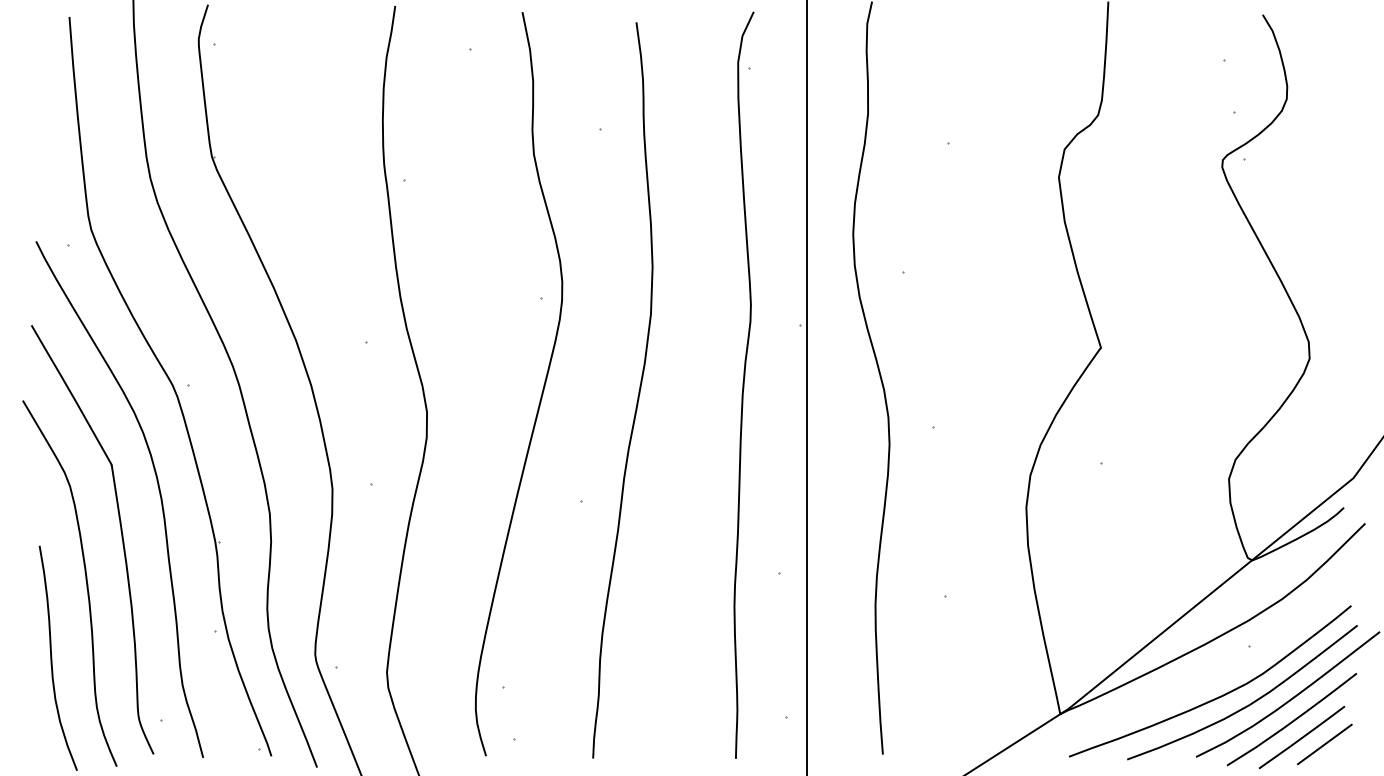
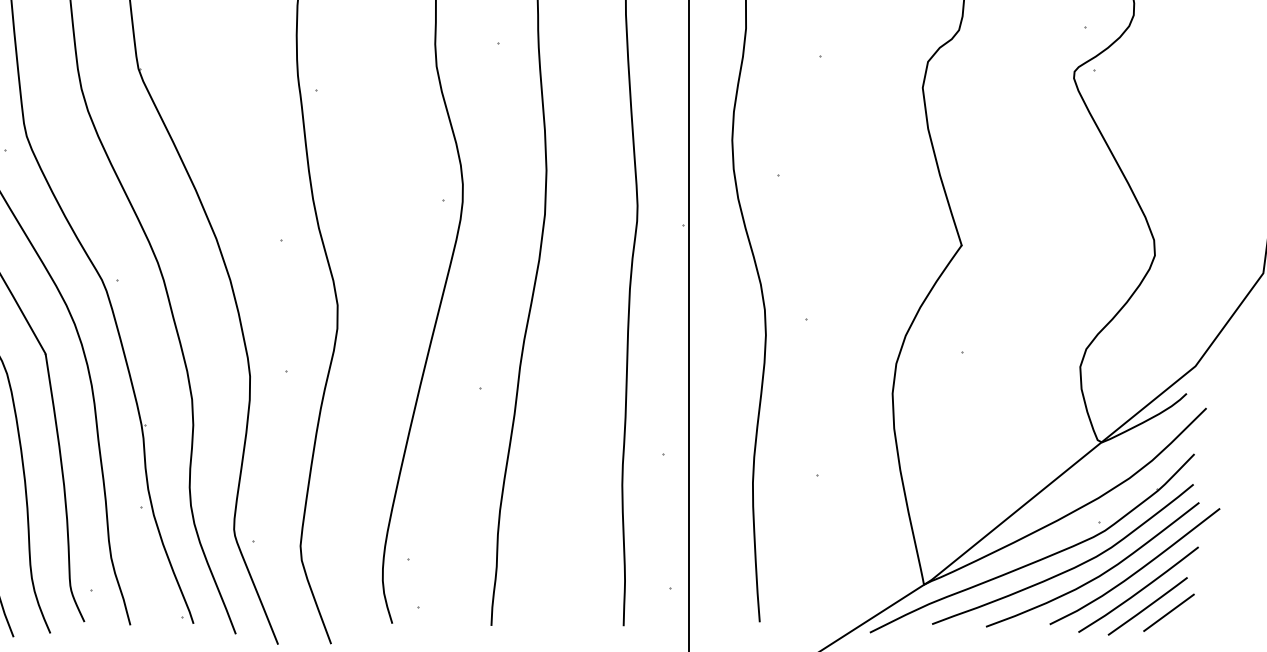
part: (1182, 687) -> (1037, 560), added

